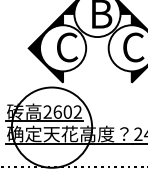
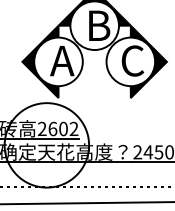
text: (66, 47) -> (62, 60), C -> A

